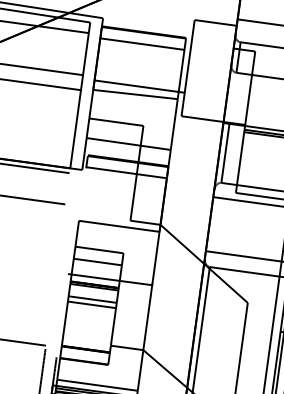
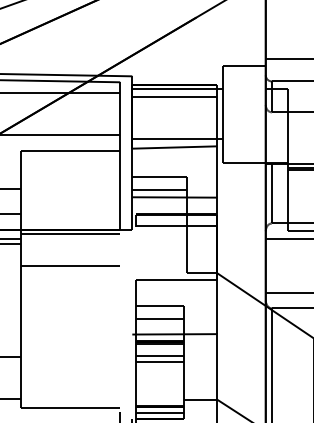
line: (146, 37) -> (177, 89), added
line: (114, 134) -> (159, 189), added
line: (84, 355) -> (159, 413), added

